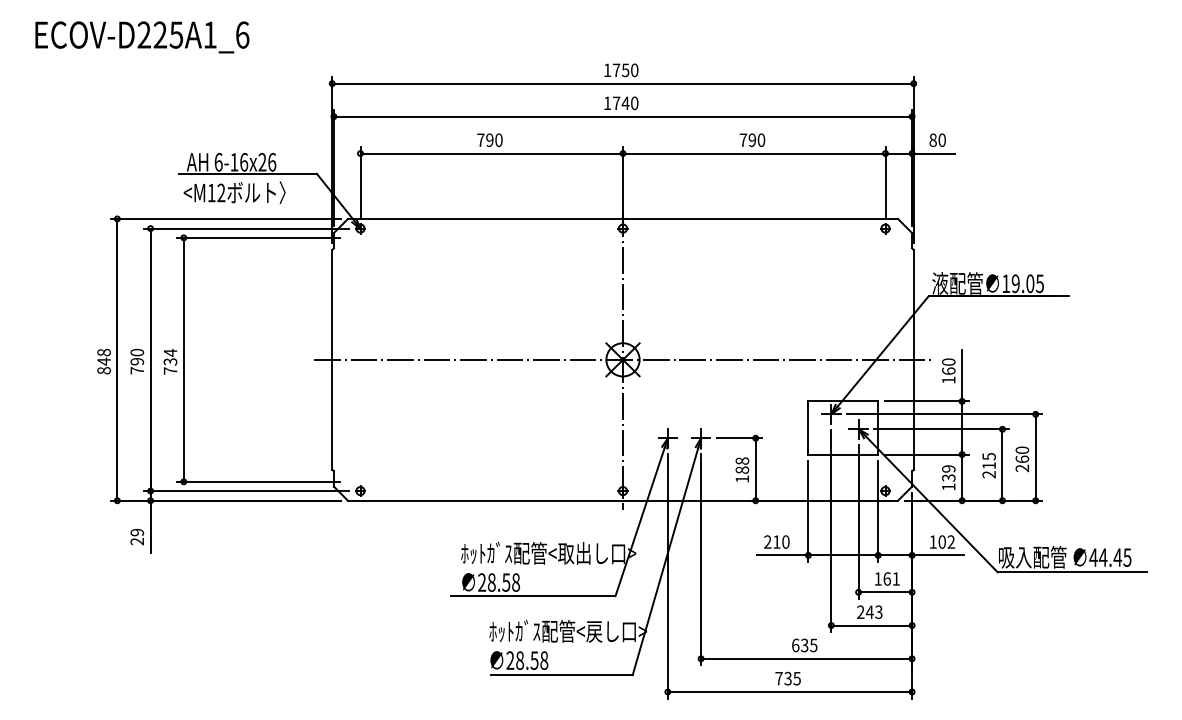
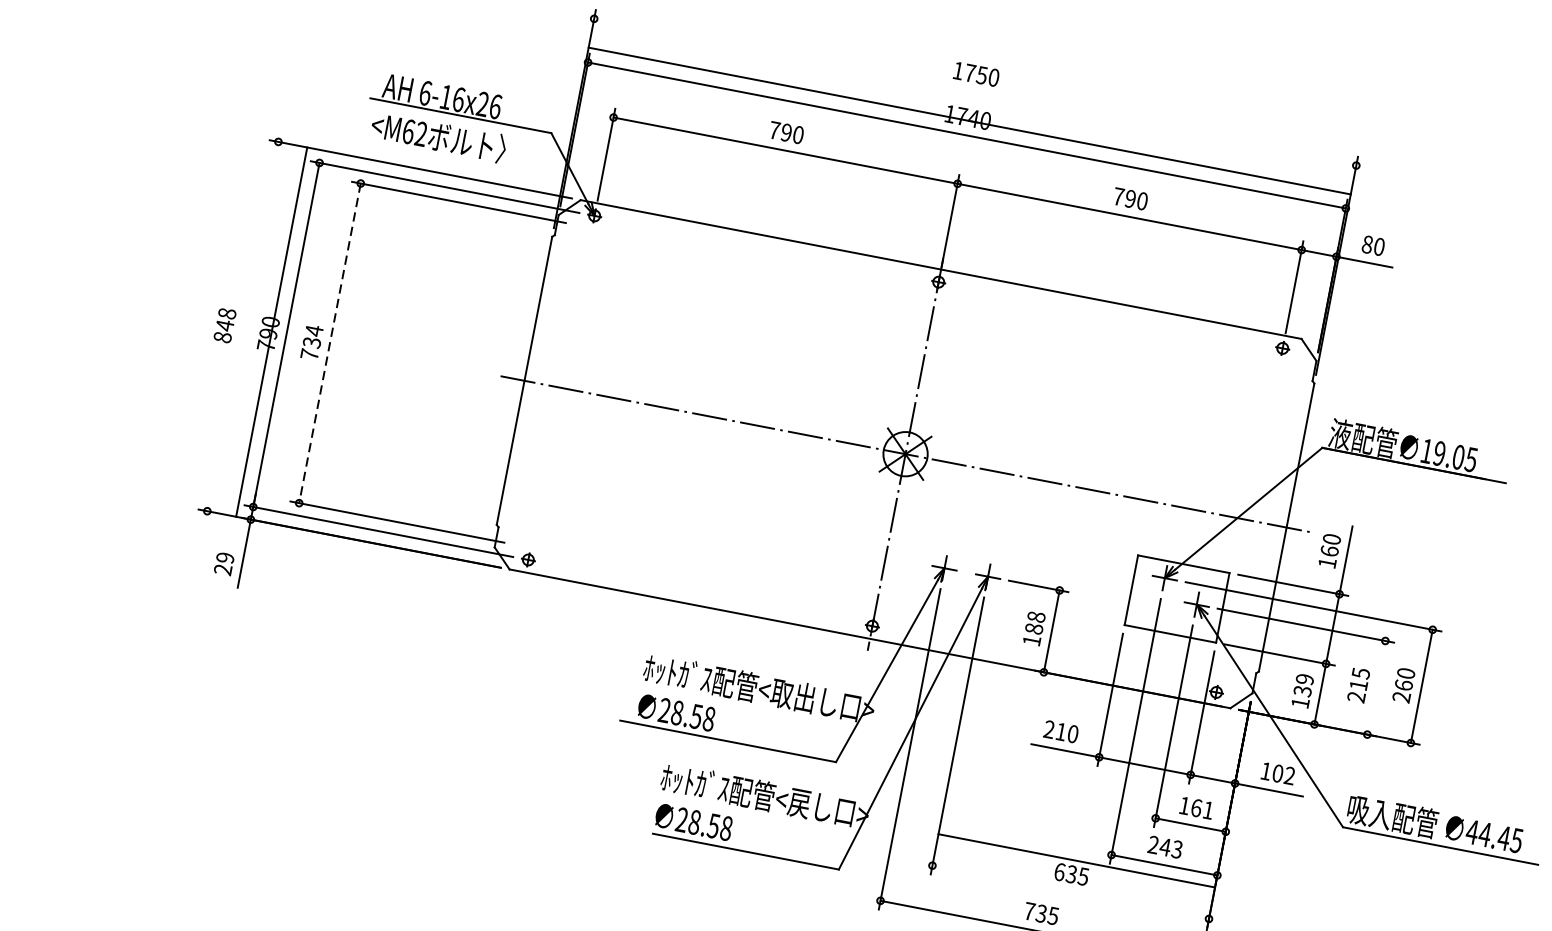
line: (622, 83) -> (969, 120), moved
text: (211, 192) -> (408, 131), <M12 -> <M62
line: (117, 359) -> (271, 331), moved
line: (183, 359) -> (329, 342), solid -> dashed
line: (1002, 464) -> (1376, 687), removed
line: (806, 658) -> (1076, 860), moved

